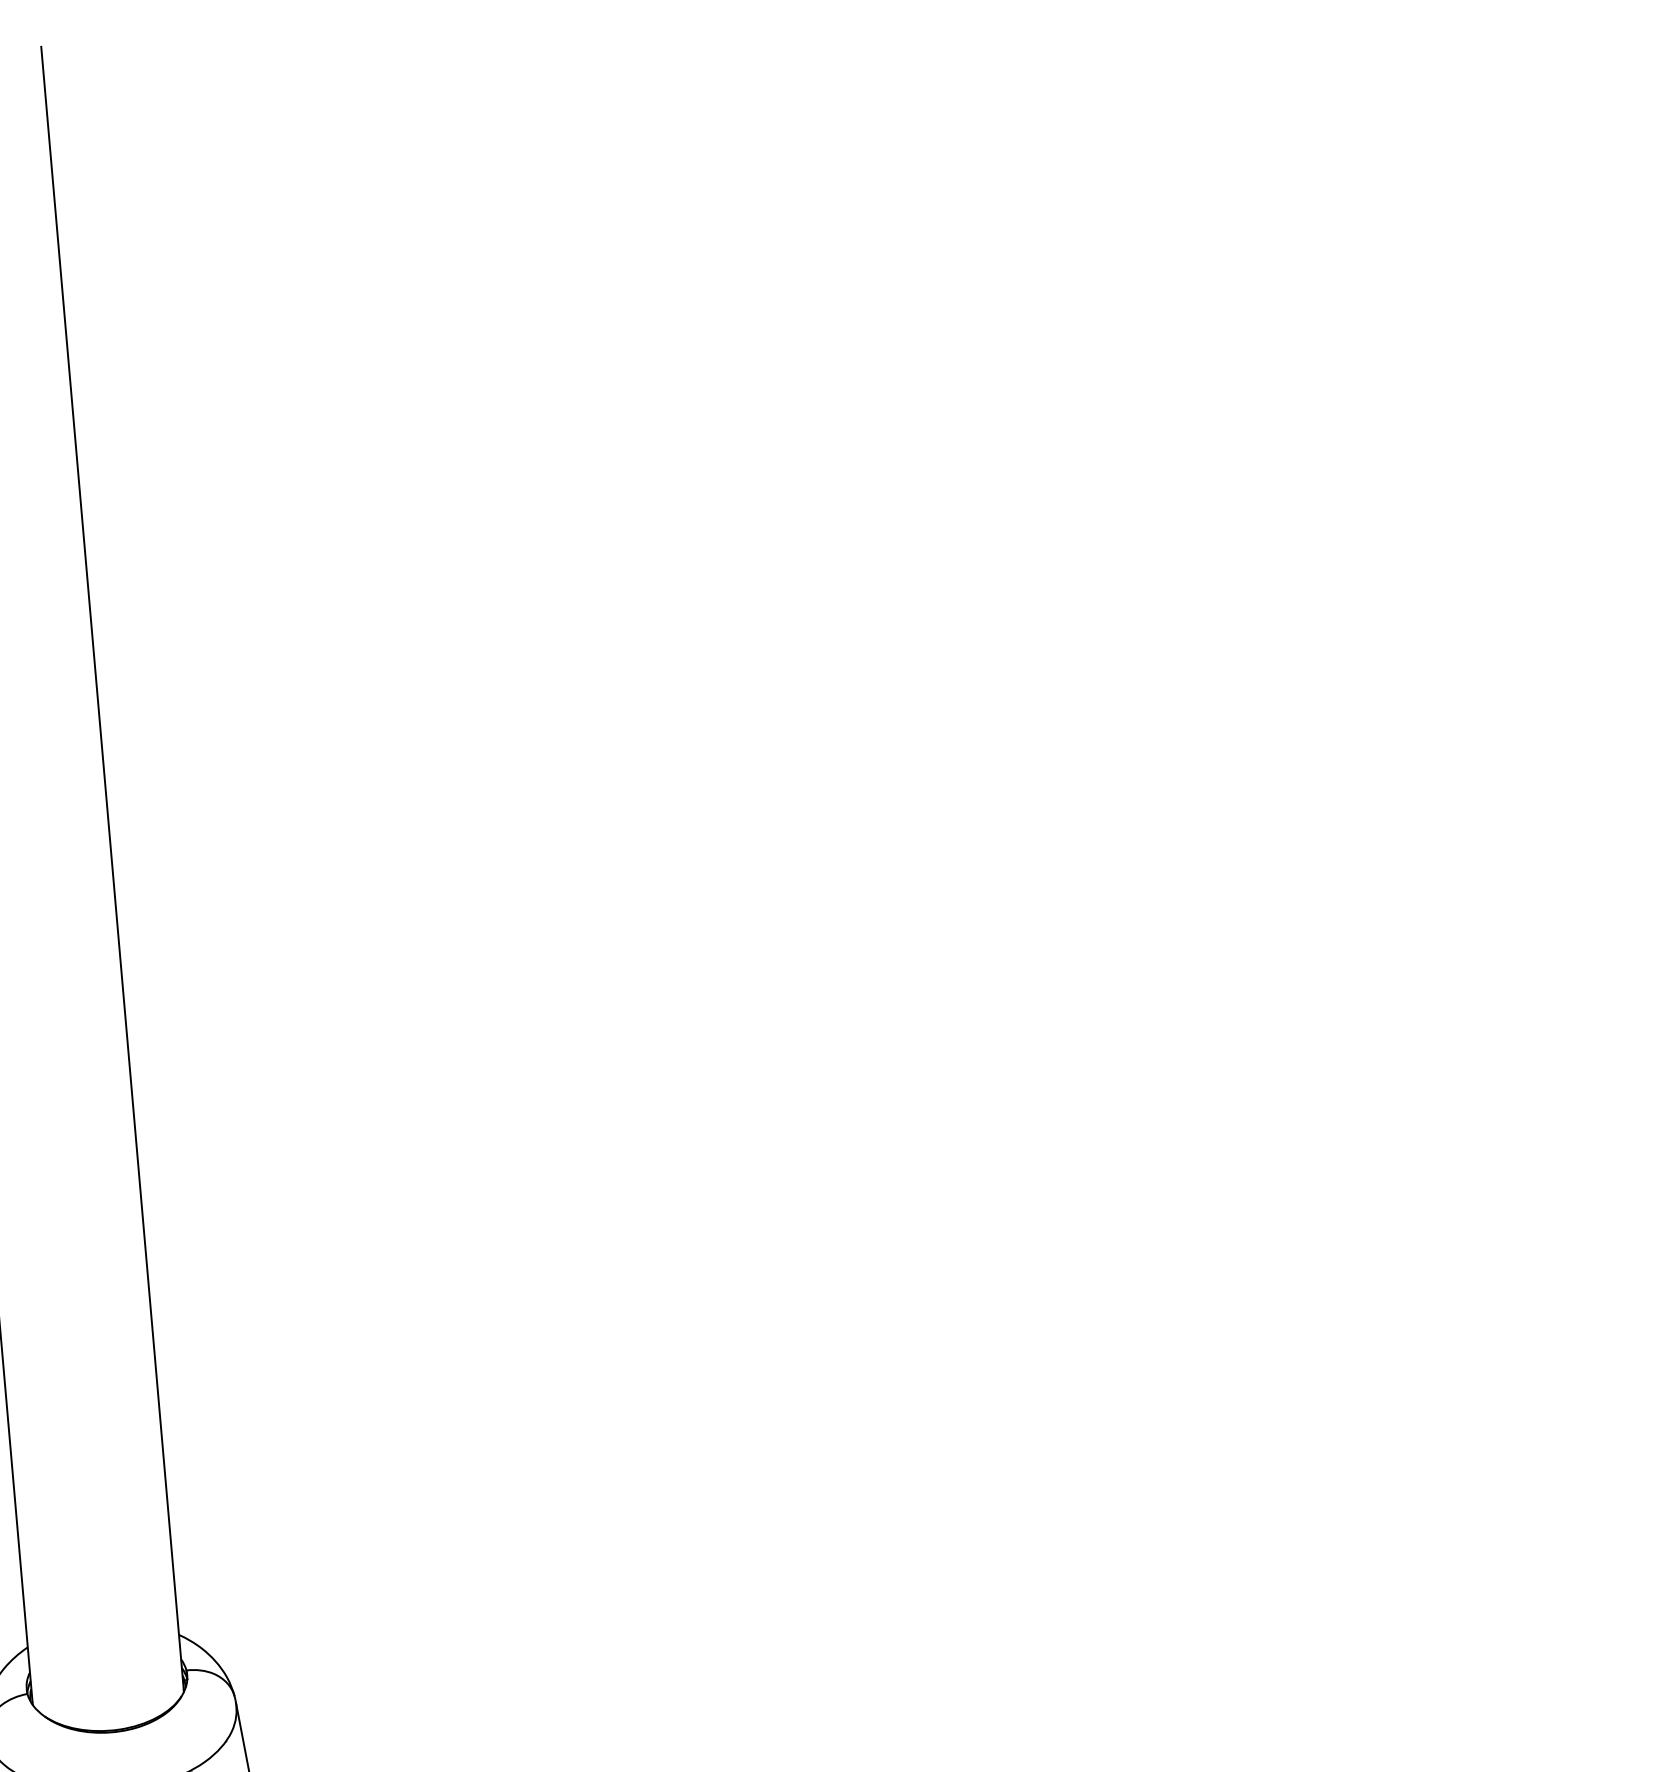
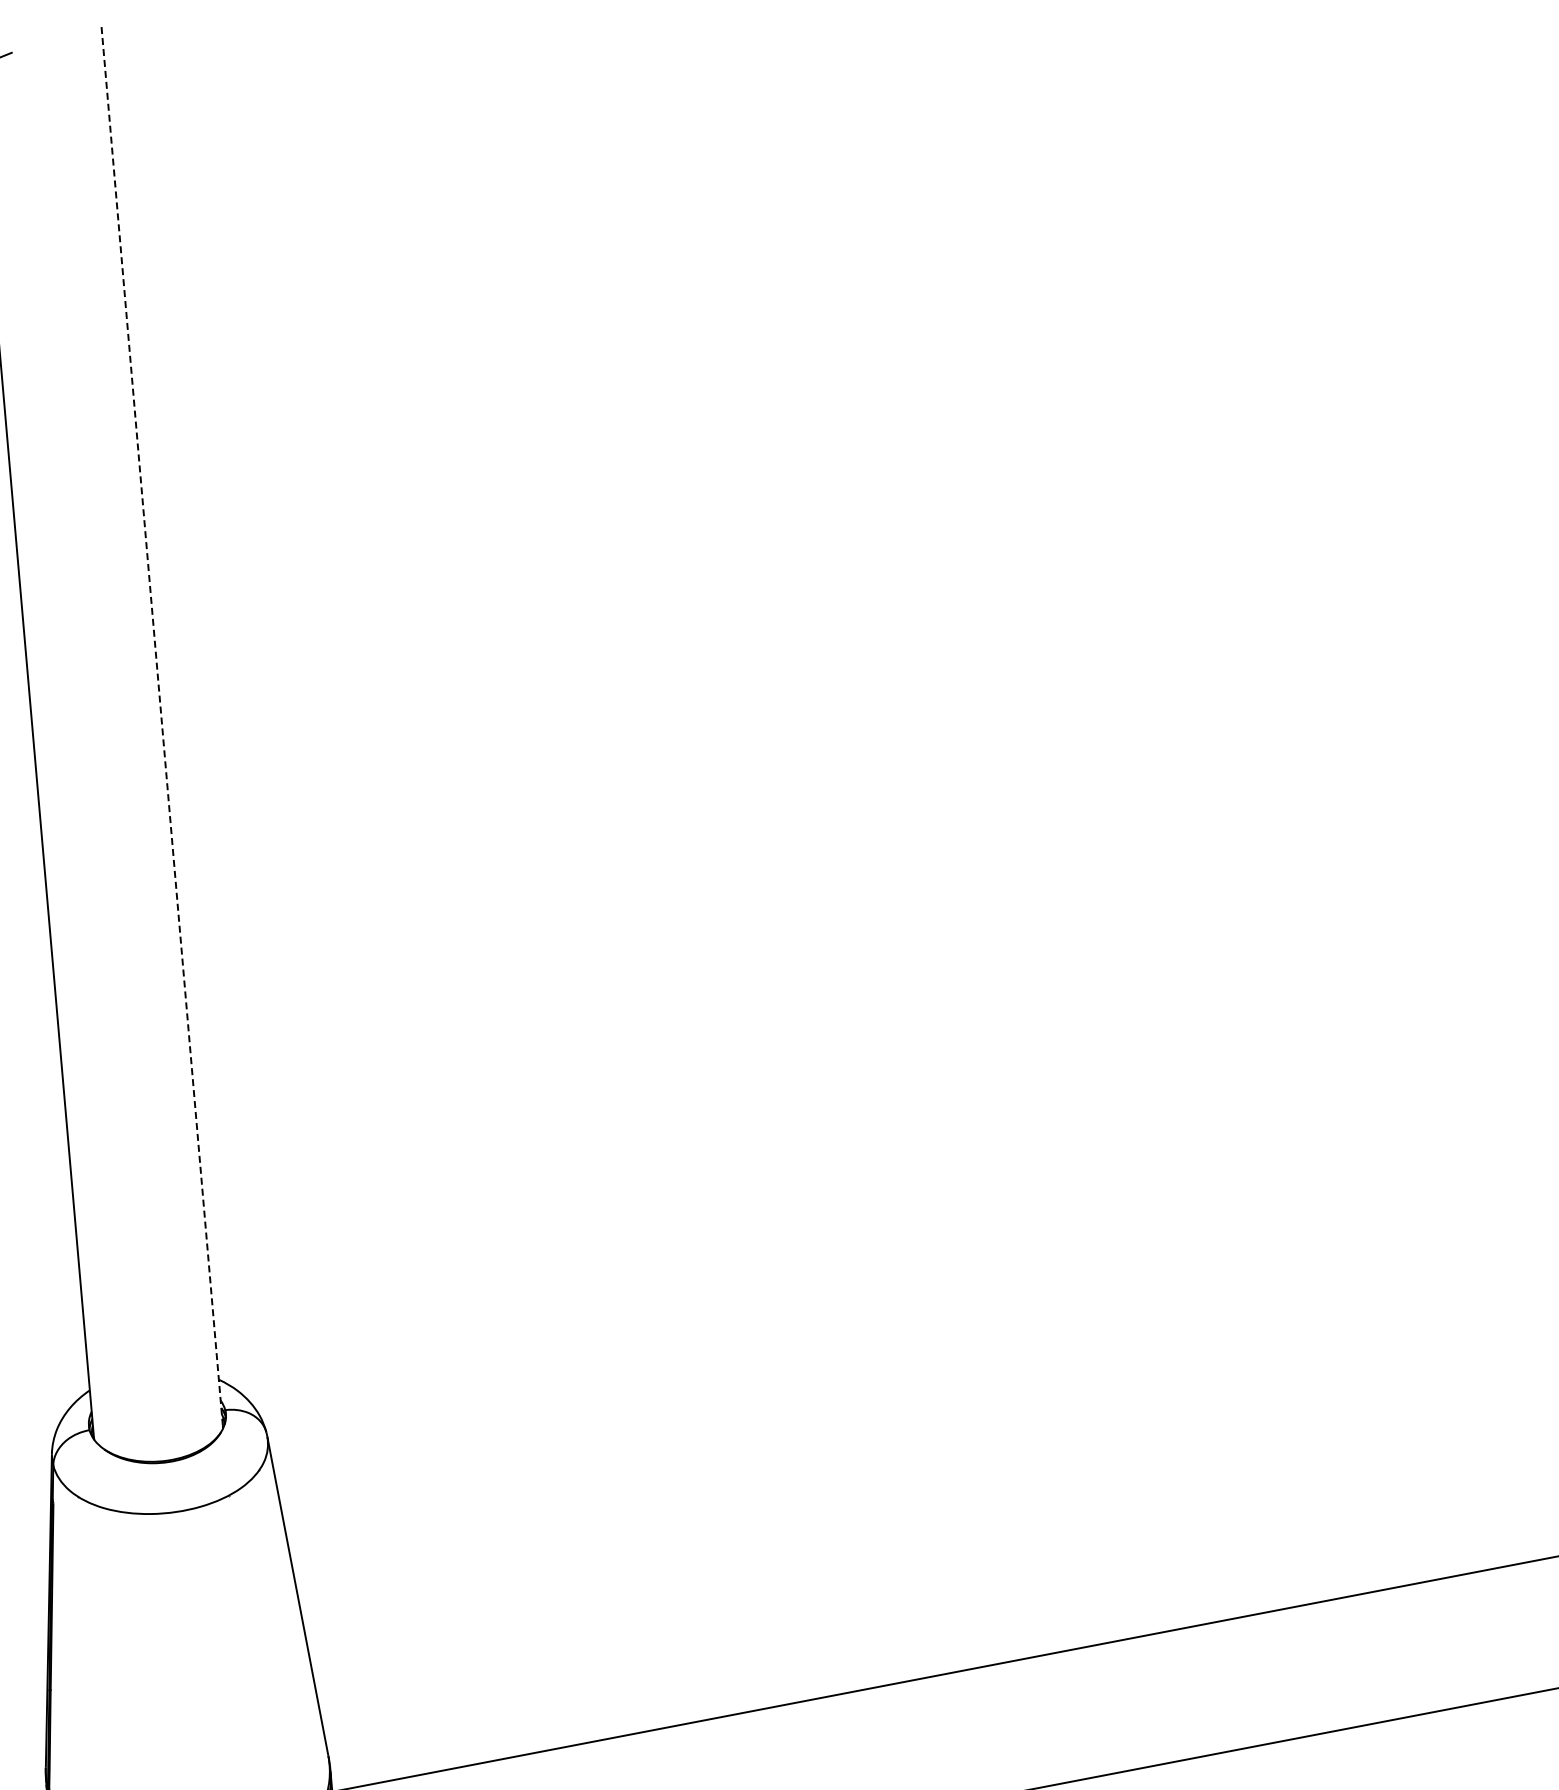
line: (112, 867) -> (162, 724), solid -> dashed

